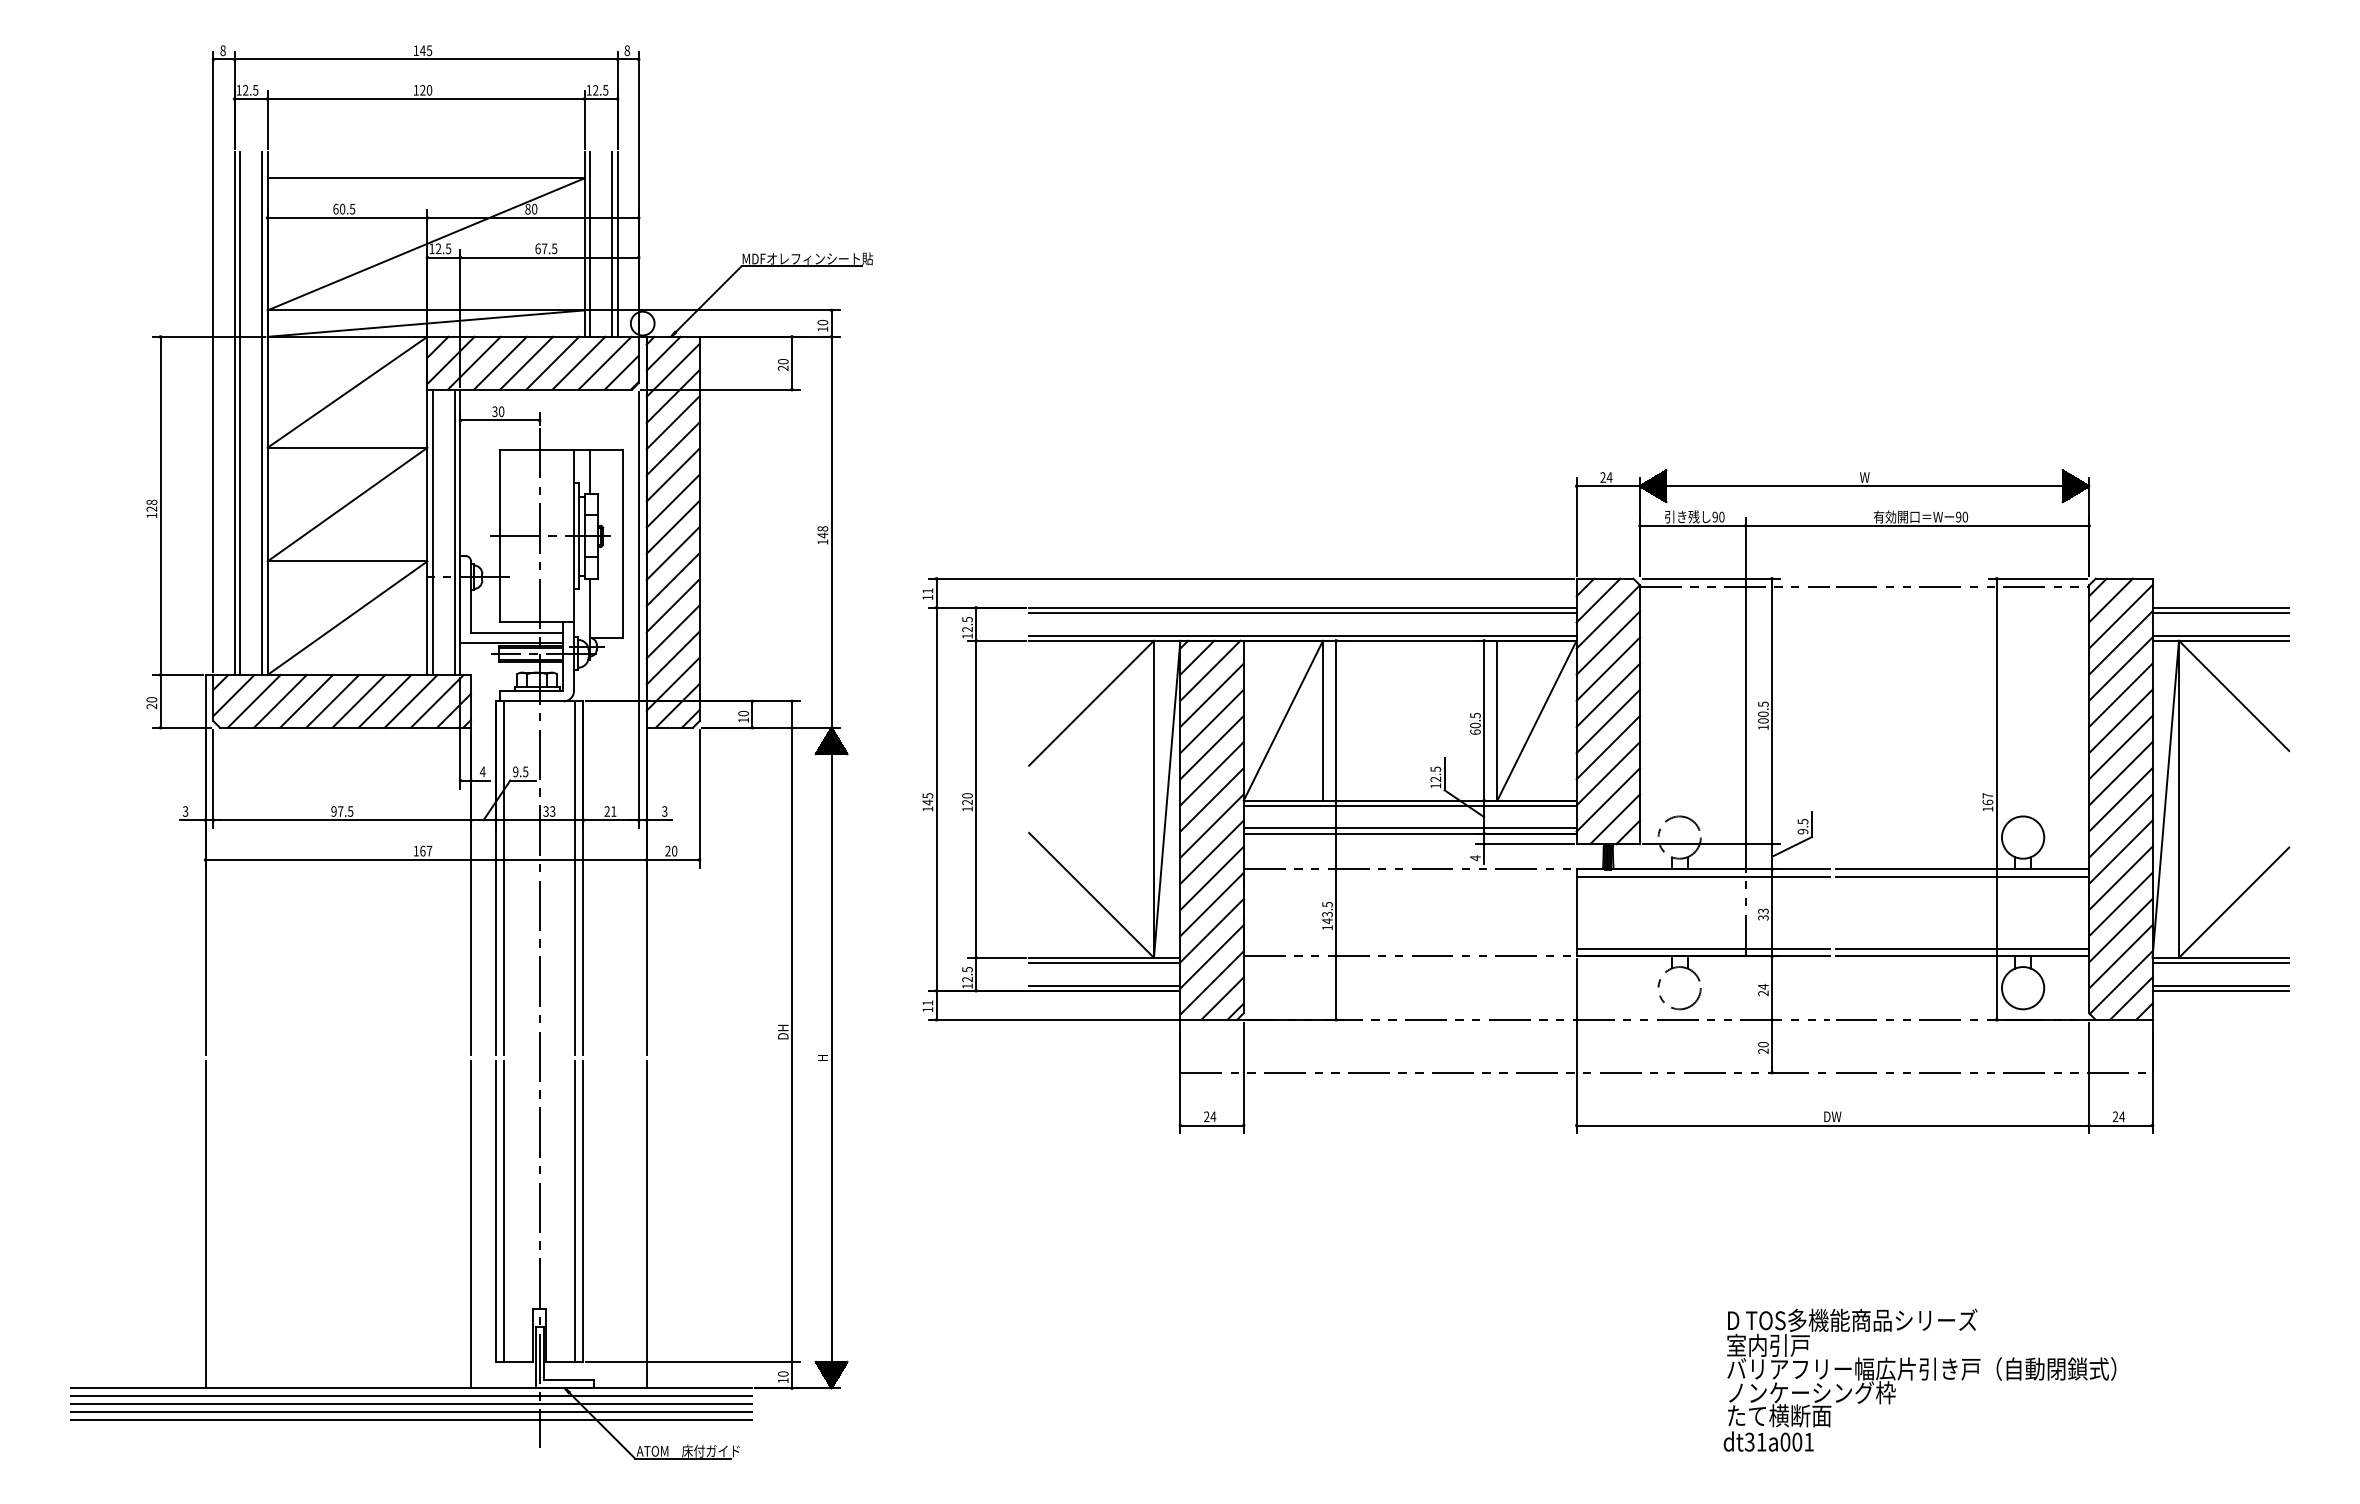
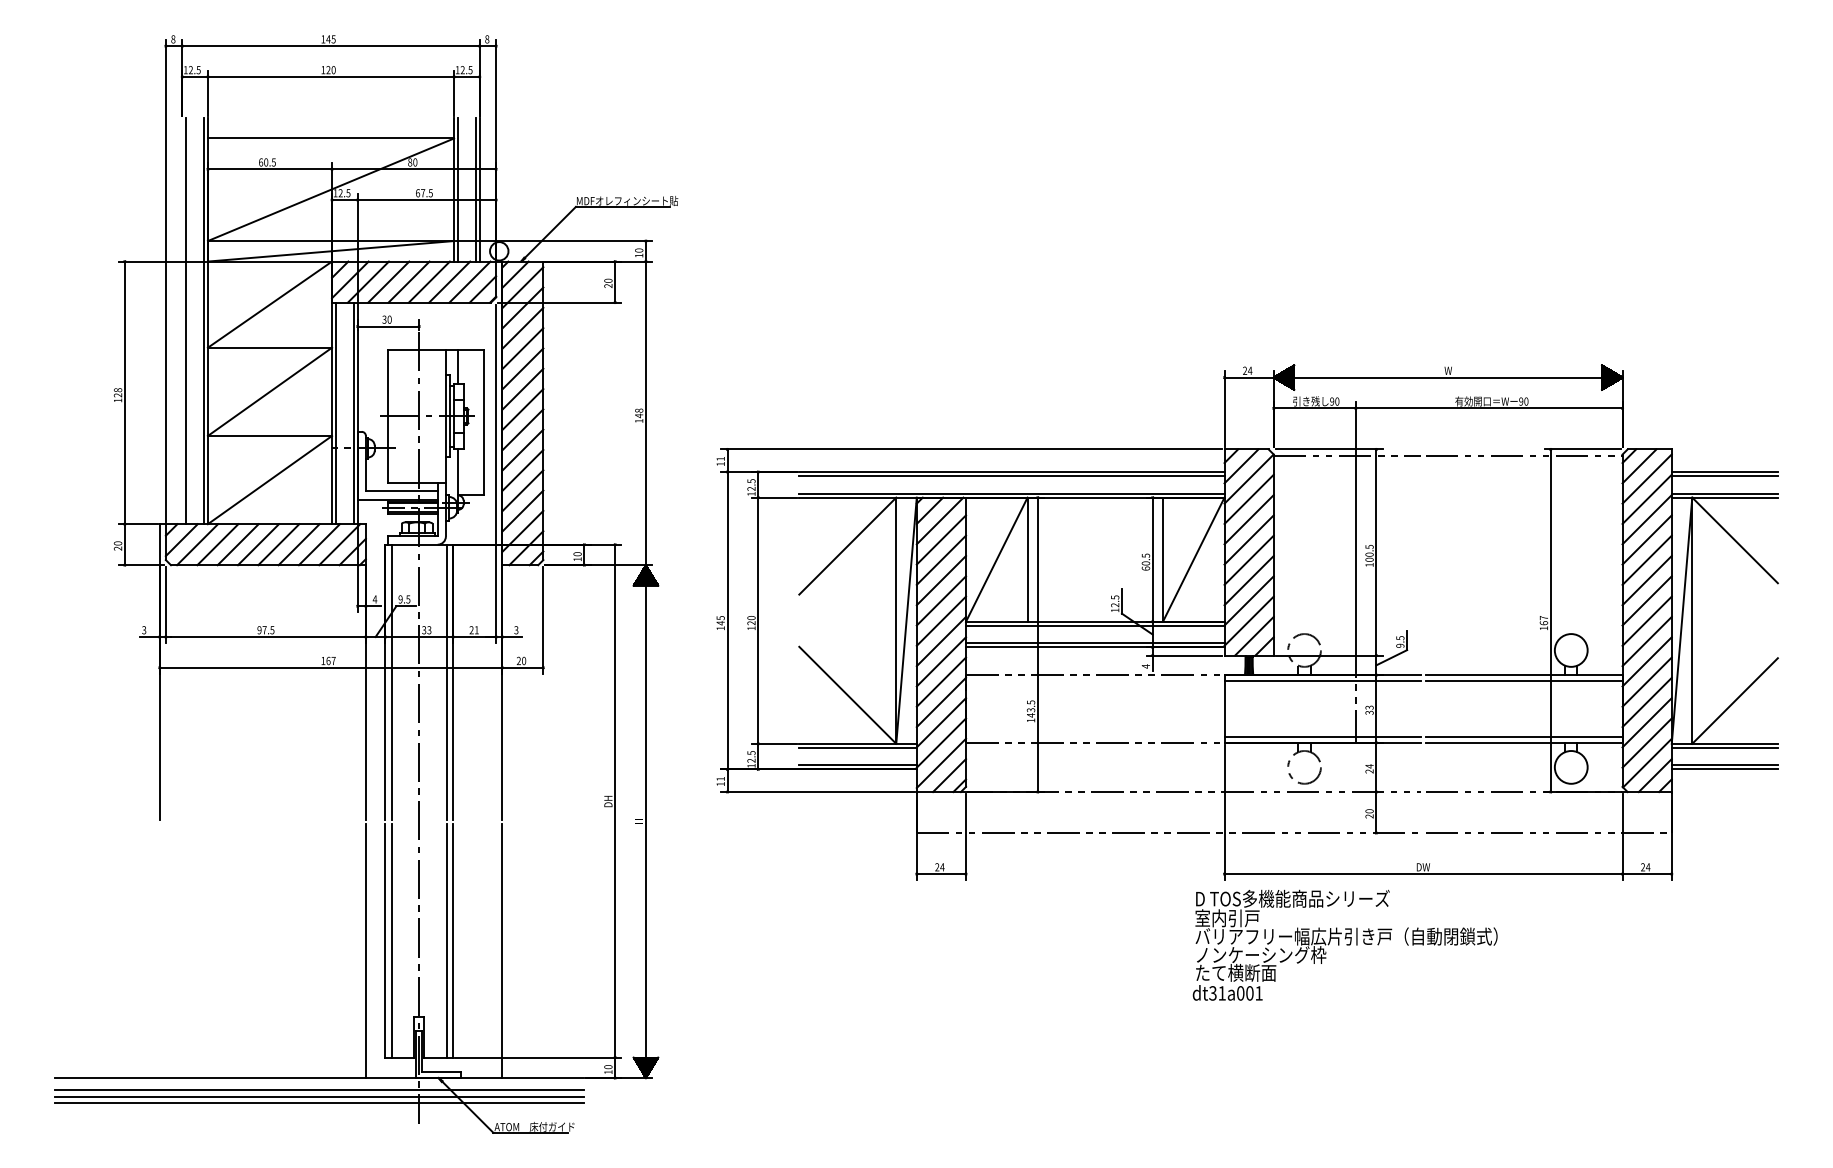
line: (234, 412) -> (182, 320), removed
line: (205, 1224) -> (159, 950), removed
text: (1919, 1379) -> (1344, 944), moved
line: (411, 1396) -> (319, 1084), removed

